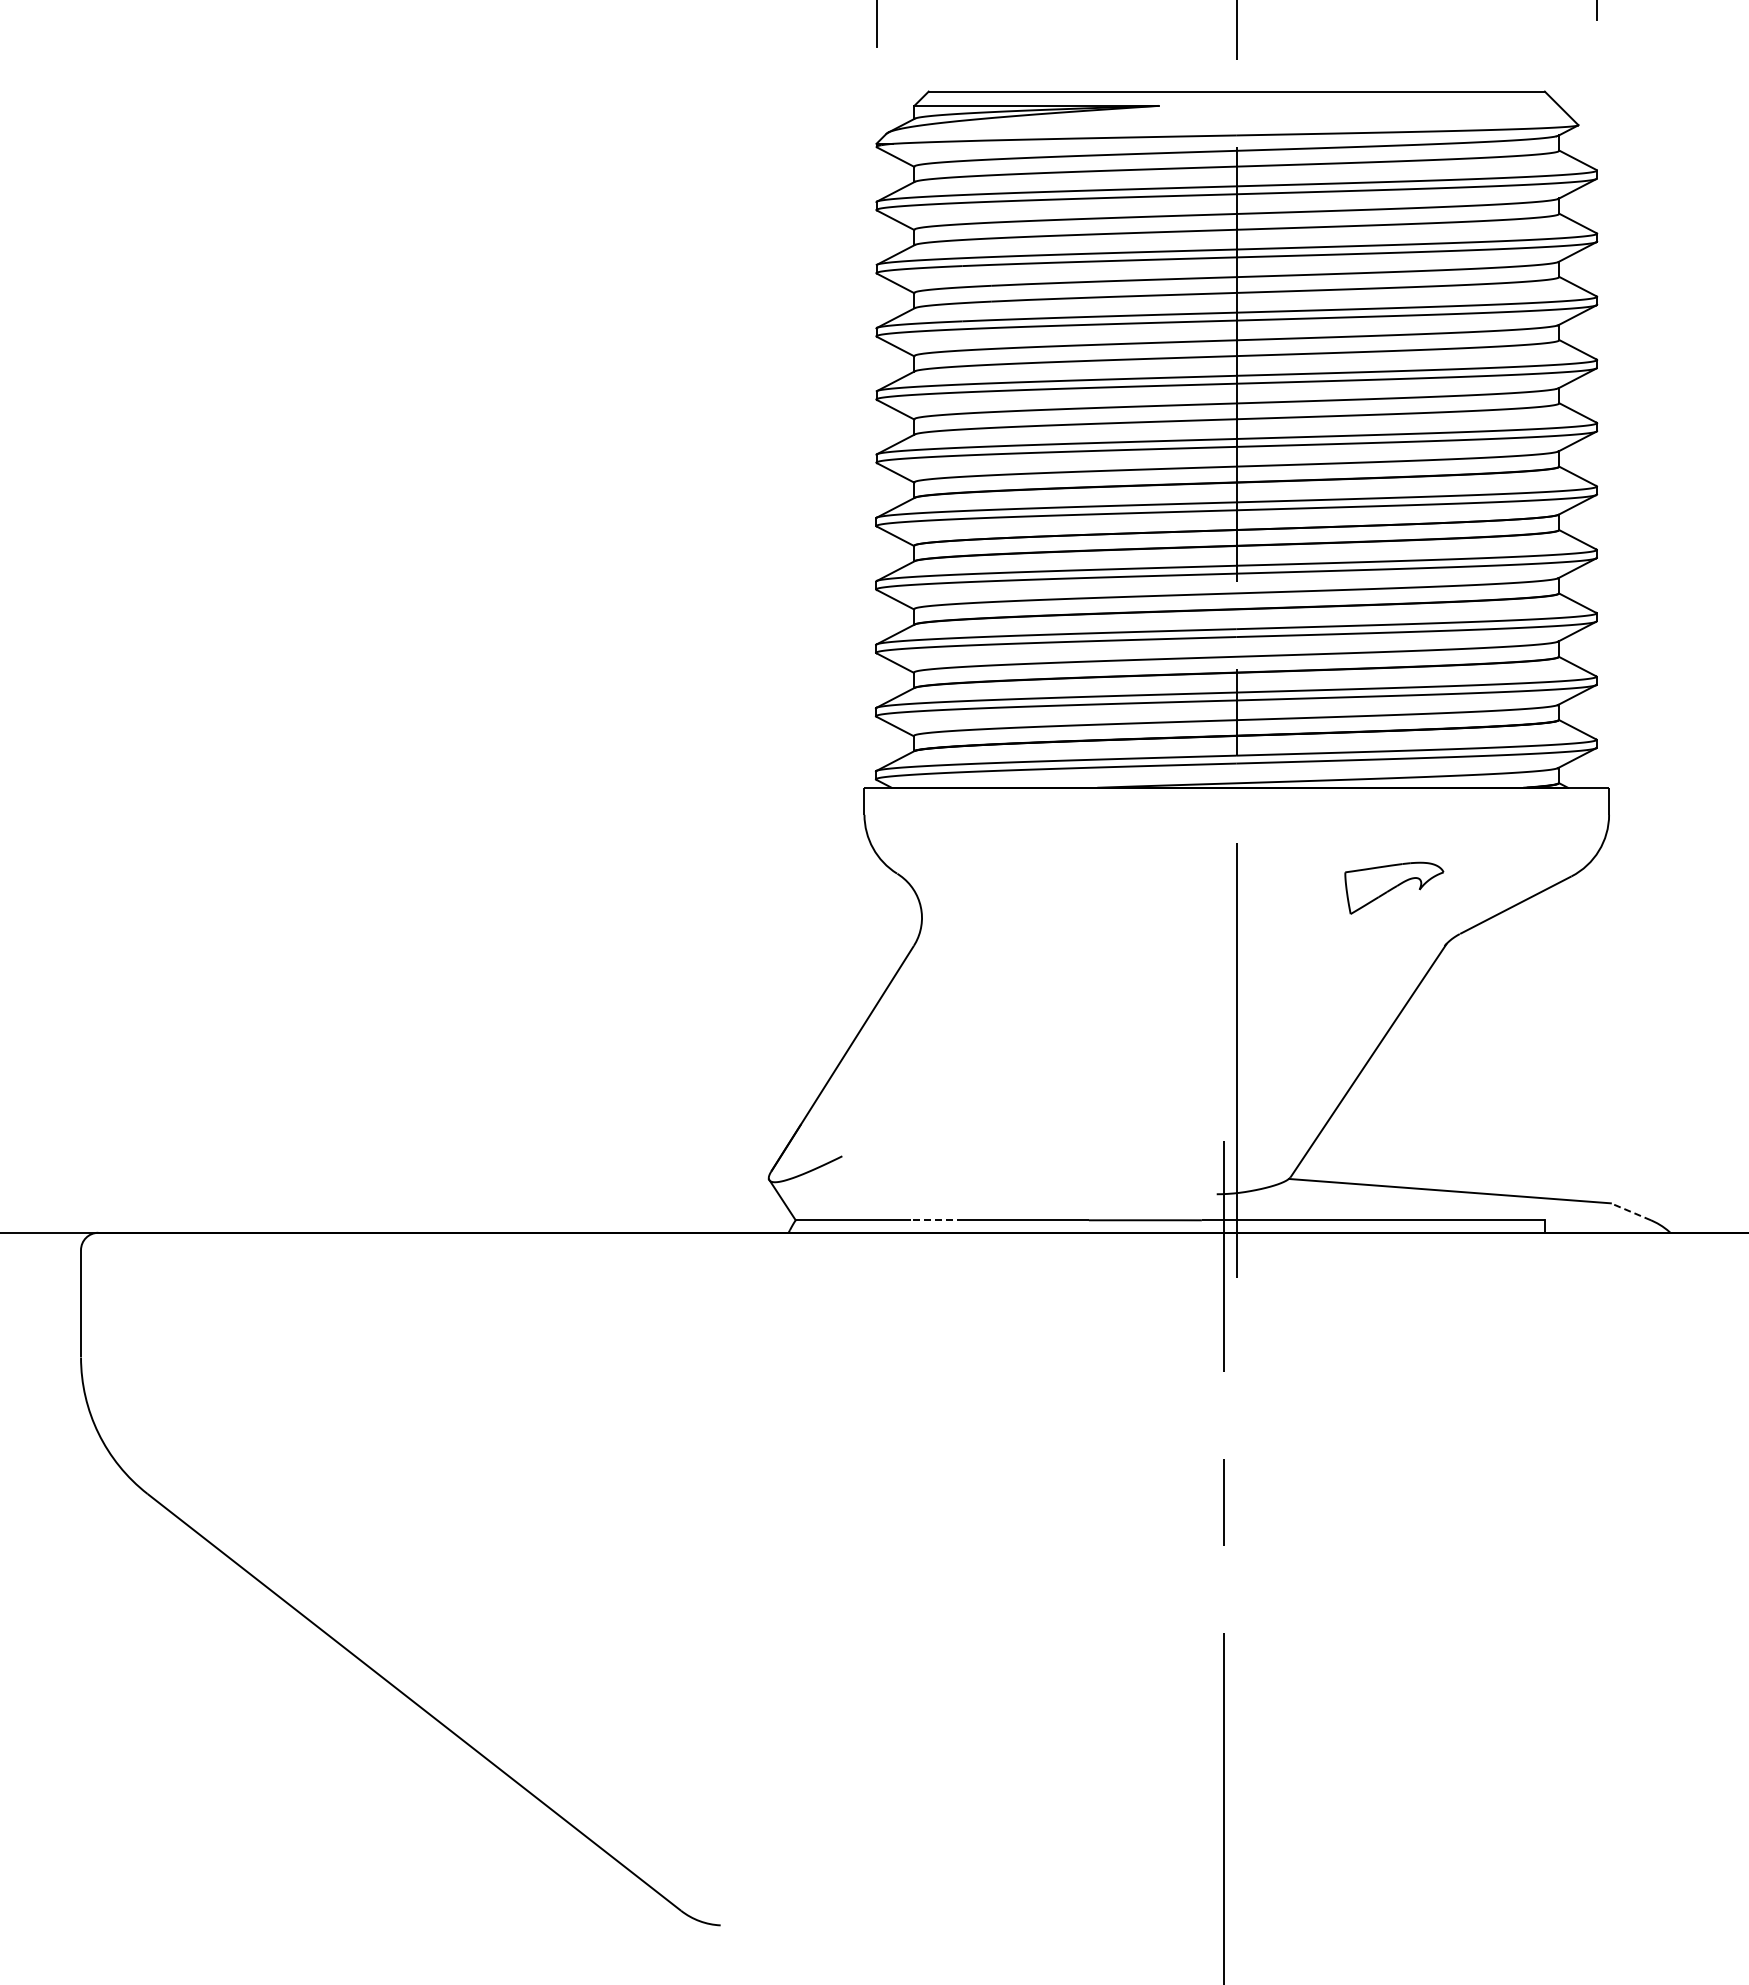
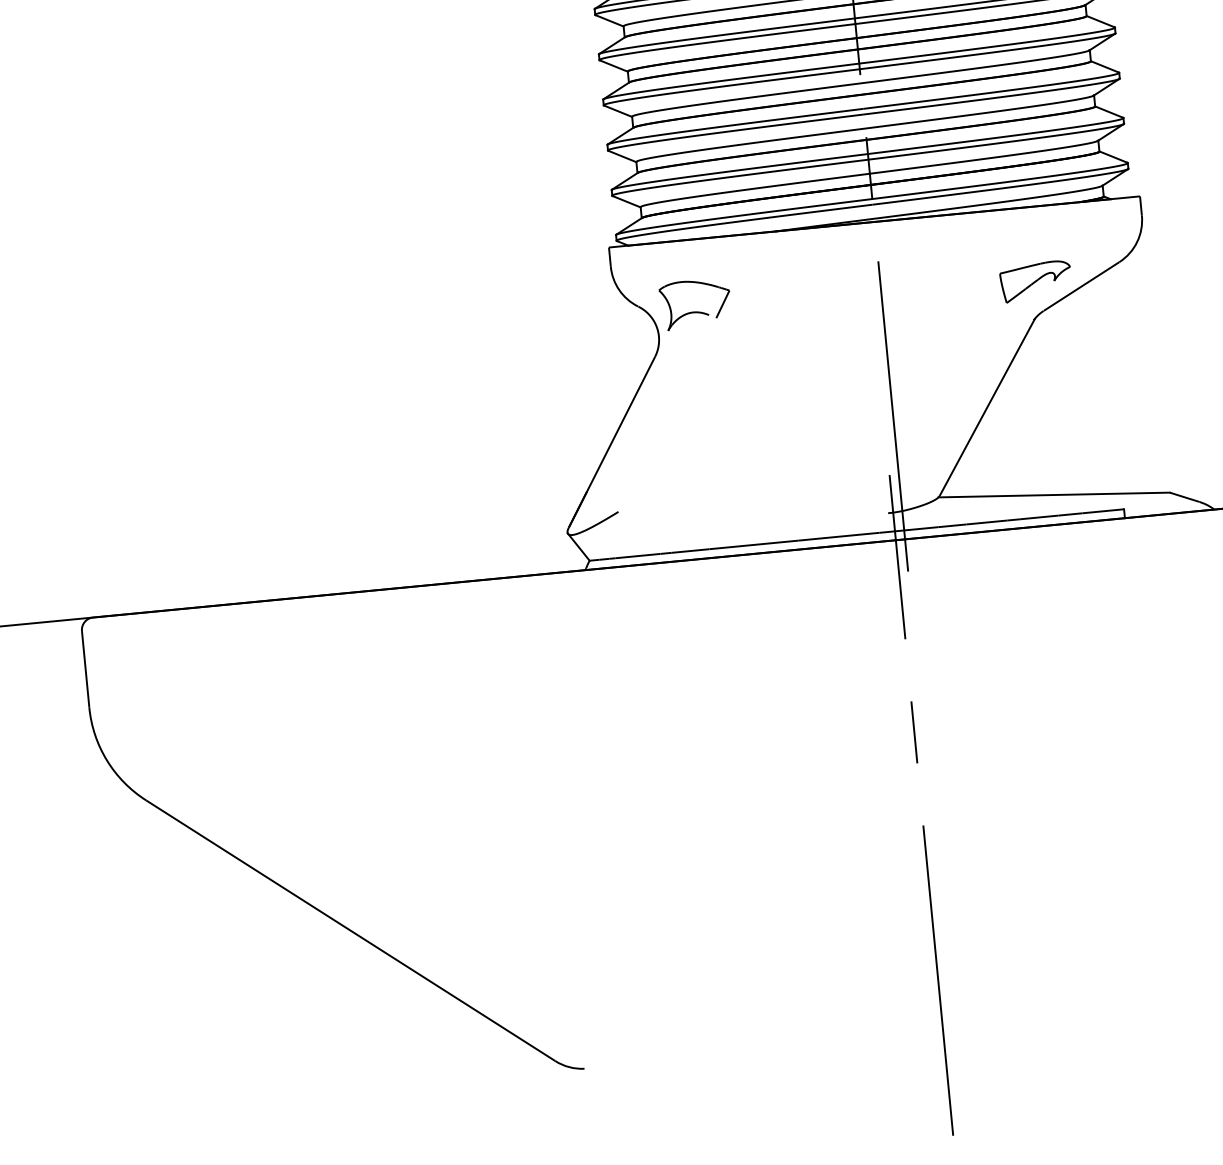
part: (1394, 887) -> (1036, 281), moved
part: (977, 888) -> (696, 311), added
line: (1630, 1211) -> (1184, 497), dashed -> solid
line: (937, 1220) -> (690, 551), dashed -> solid

